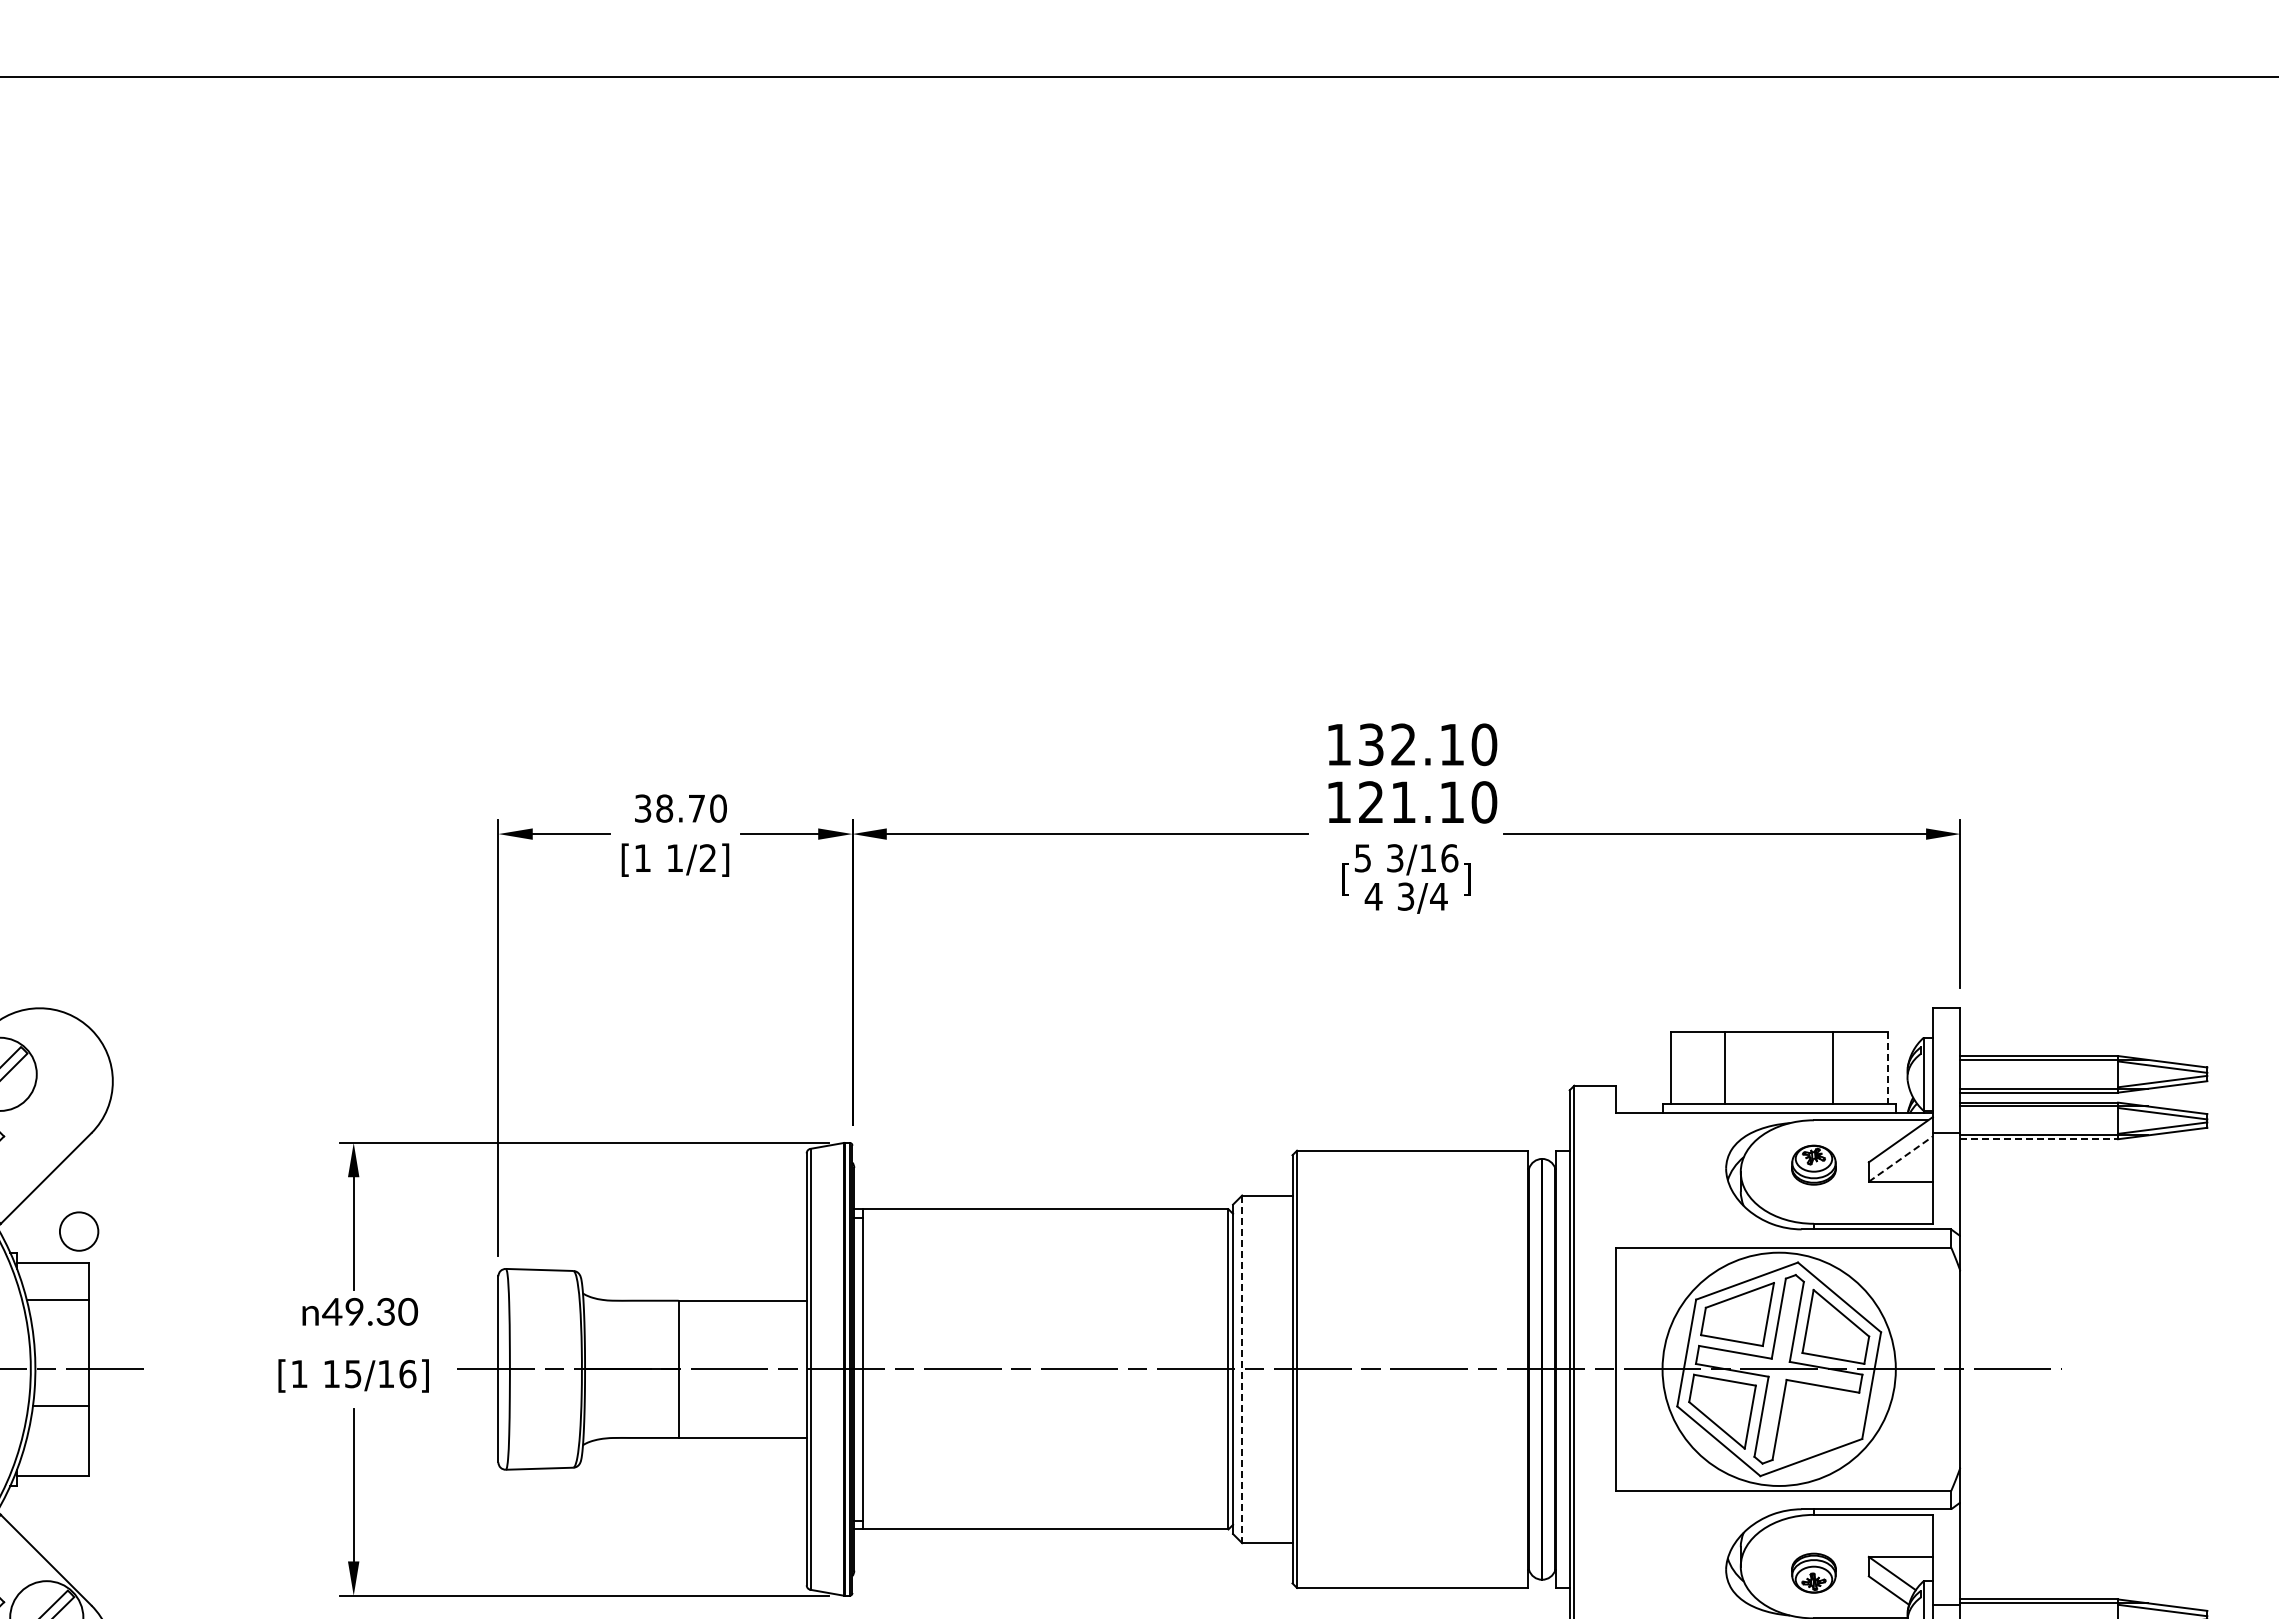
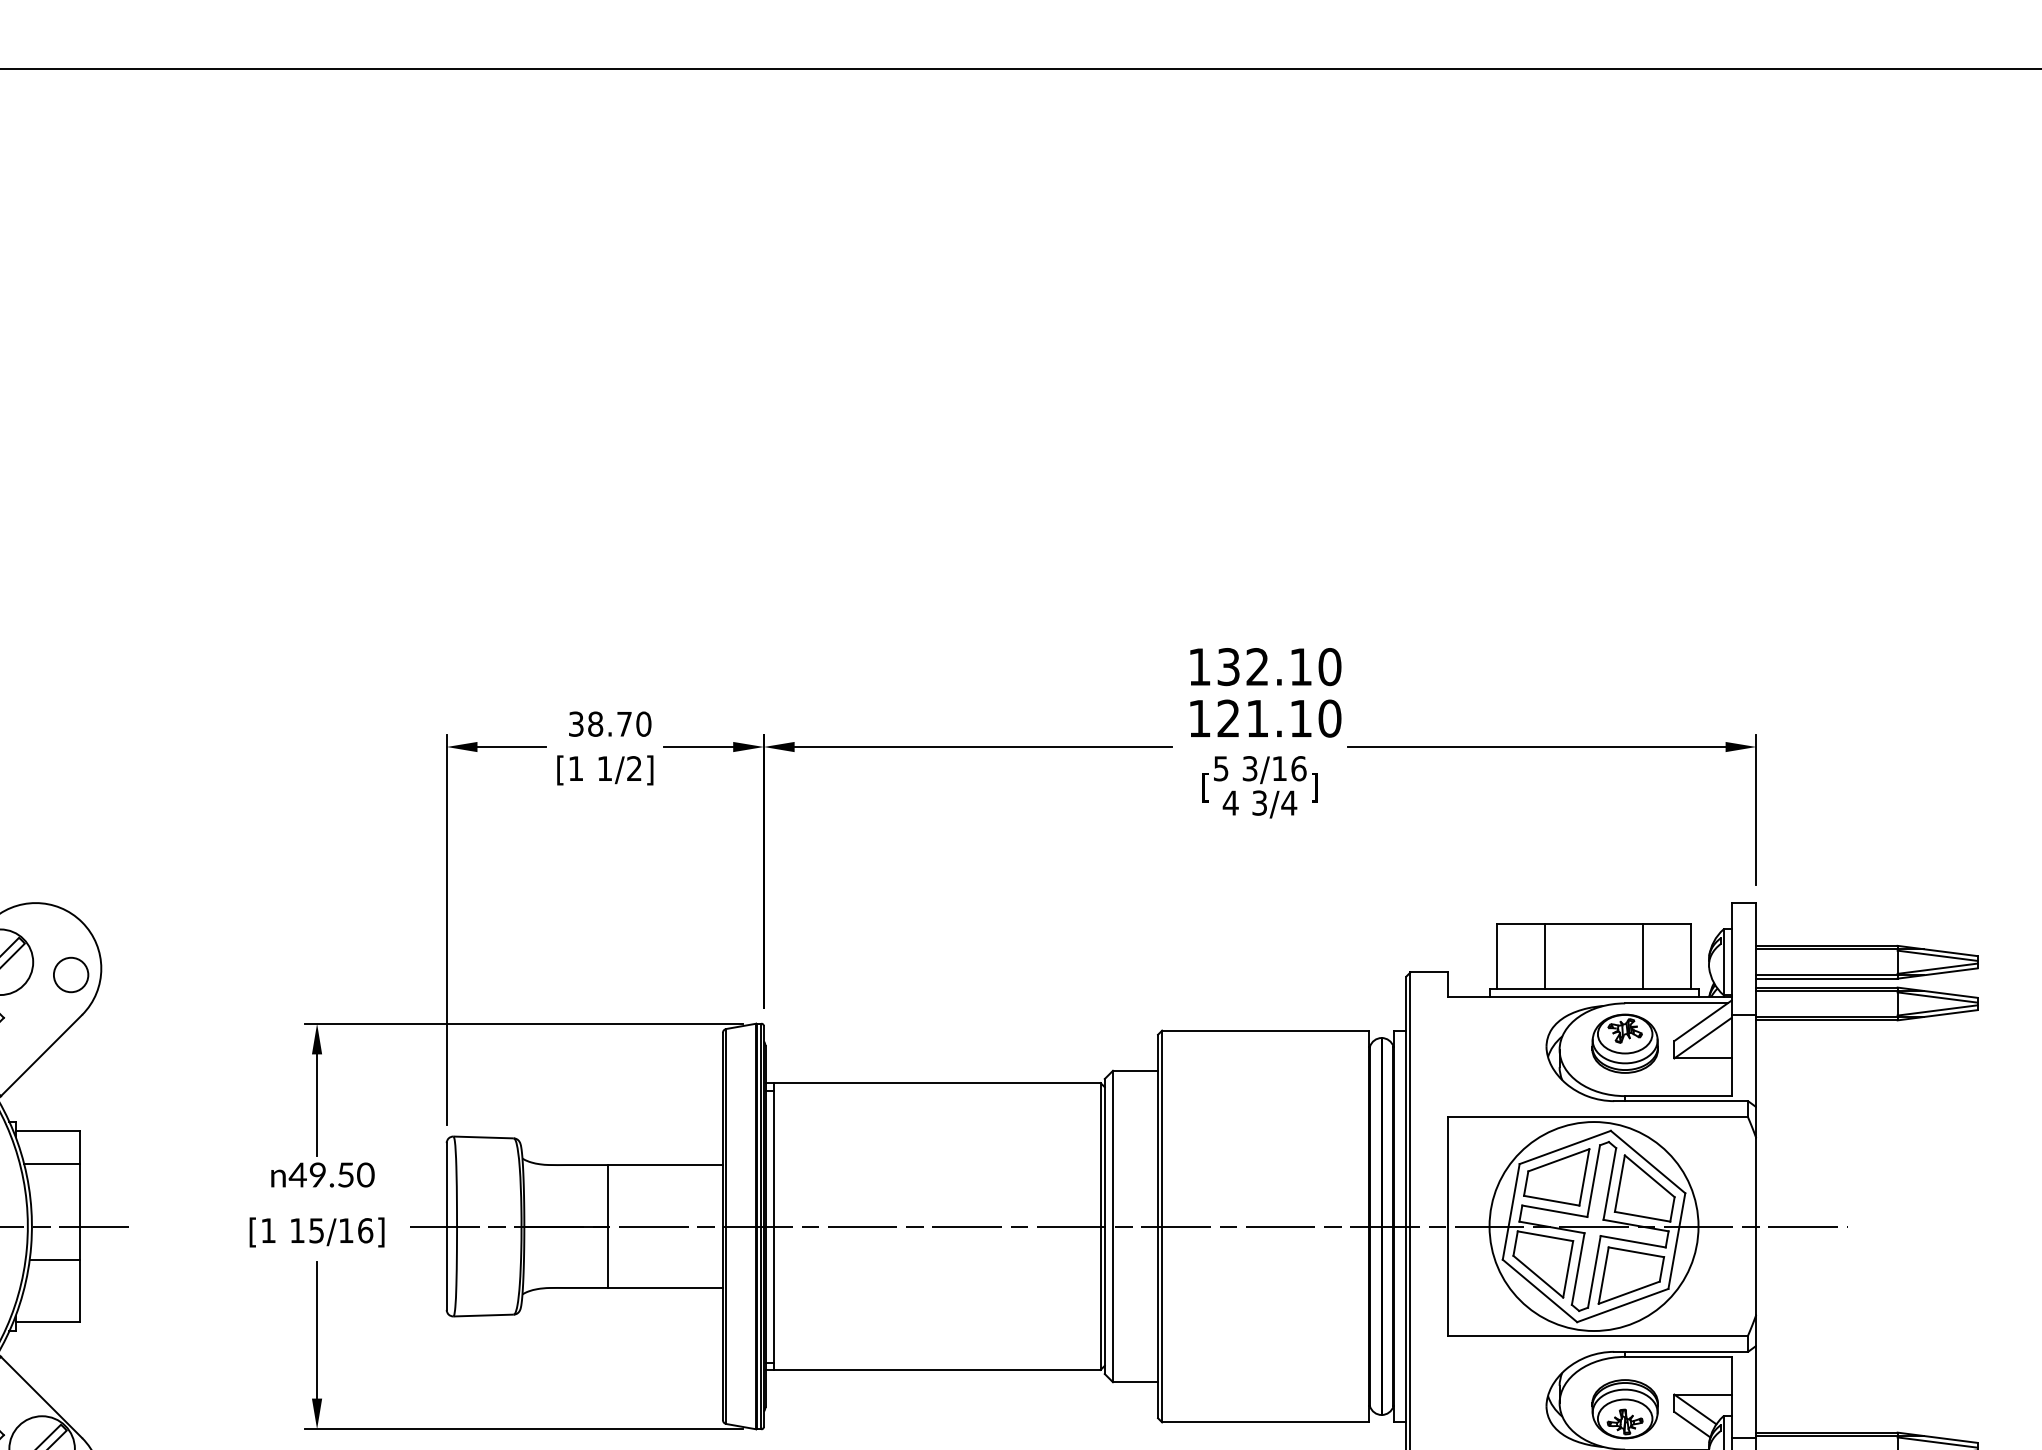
line: (1887, 1068) -> (1691, 957), dashed -> solid
line: (2039, 1139) -> (1827, 1020), dashed -> solid
line: (1901, 1158) -> (1703, 1037), dashed -> solid
part: (1813, 1164) -> (1624, 1043), size x1.67
circle: (79, 1231) -> (71, 974), moved
text: (385, 1311) -> (345, 1174), 49.30 -> 49.50
line: (1242, 1369) -> (1113, 1226), dashed -> solid
part: (1820, 1423) -> (1631, 1275), added
part: (1813, 1572) -> (1624, 1408), size x1.67

